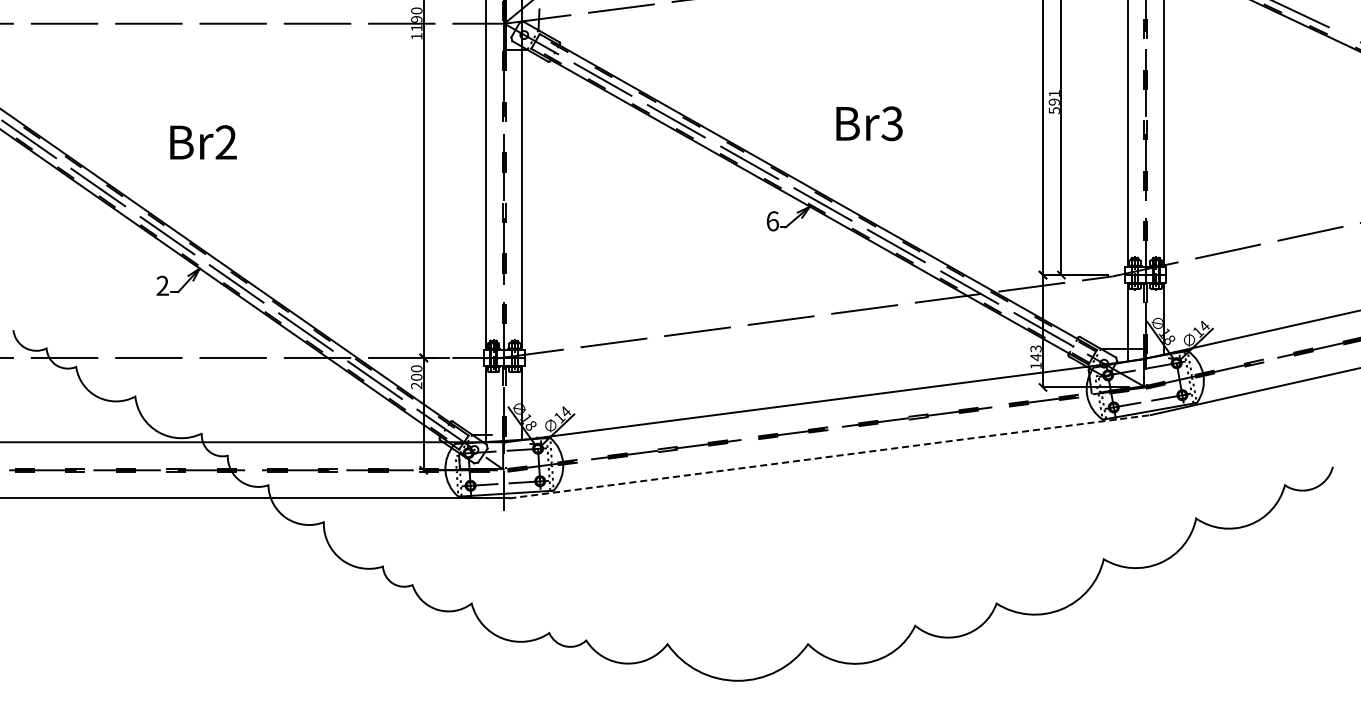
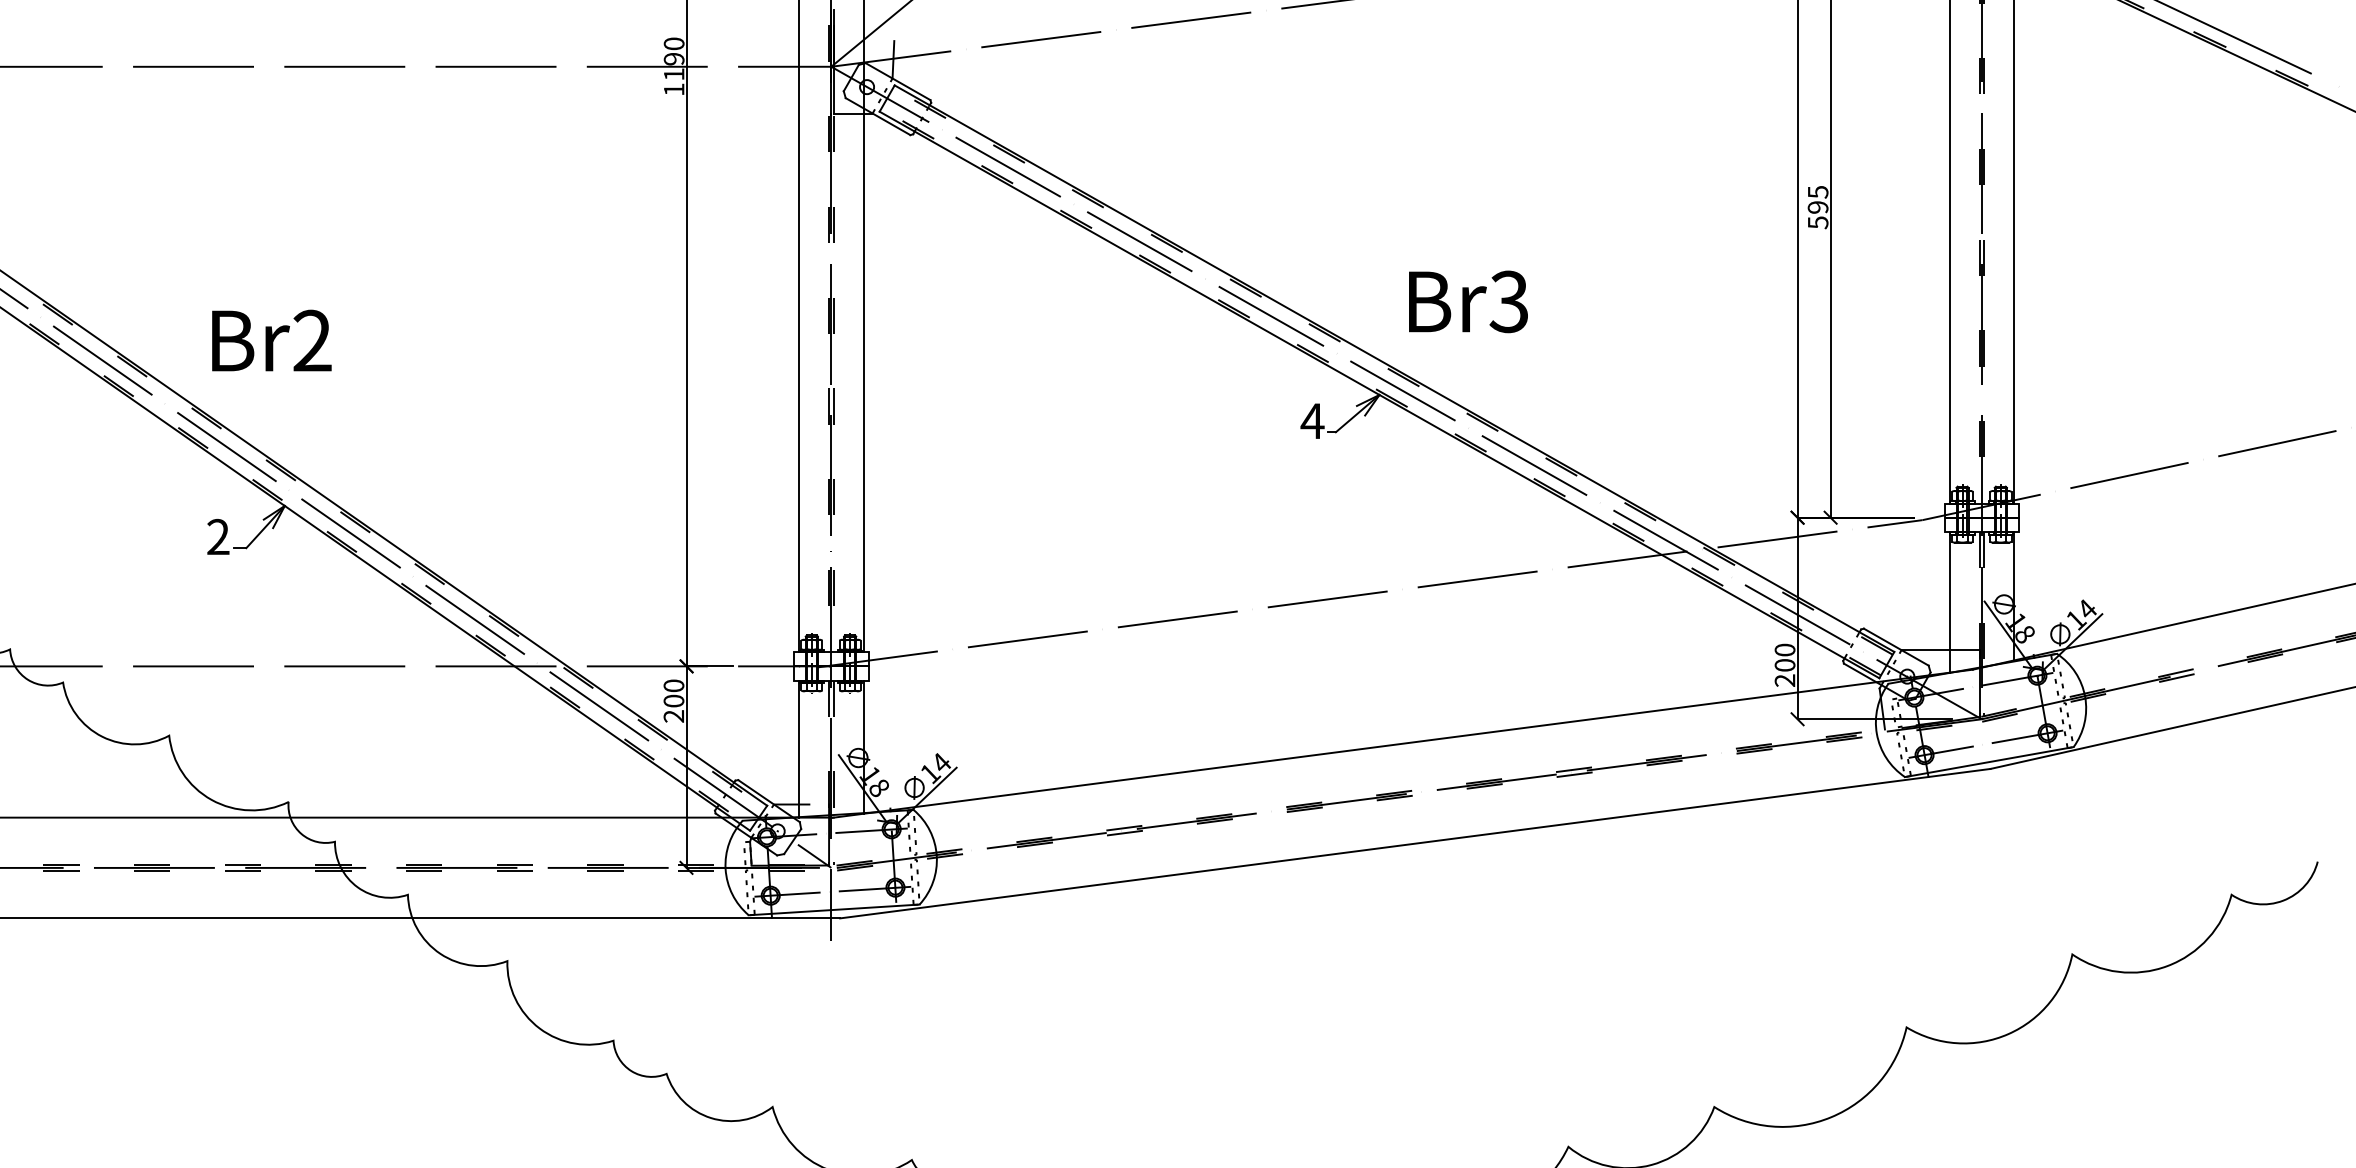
text: (1053, 93) -> (1816, 191), 591 -> 595
text: (869, 123) -> (1468, 301), moved
text: (203, 142) -> (271, 340), moved
text: (772, 221) -> (1312, 421), 6 -> 4
text: (1035, 357) -> (1784, 665), 143 -> 200
line: (830, 456) -> (1416, 843), dashed -> solid

